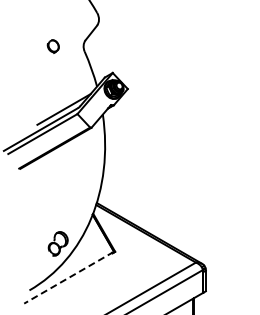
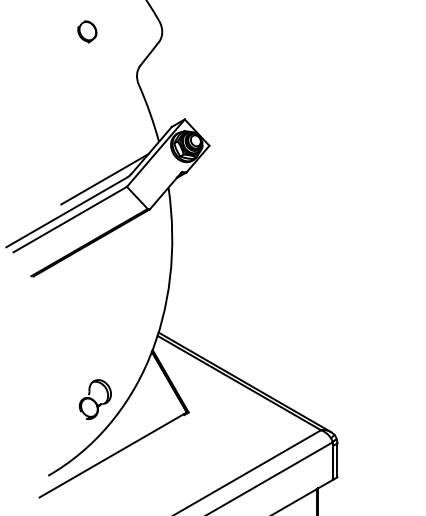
part: (52, 46) -> (85, 31), moved
line: (69, 277) -> (113, 454), dashed -> solid

